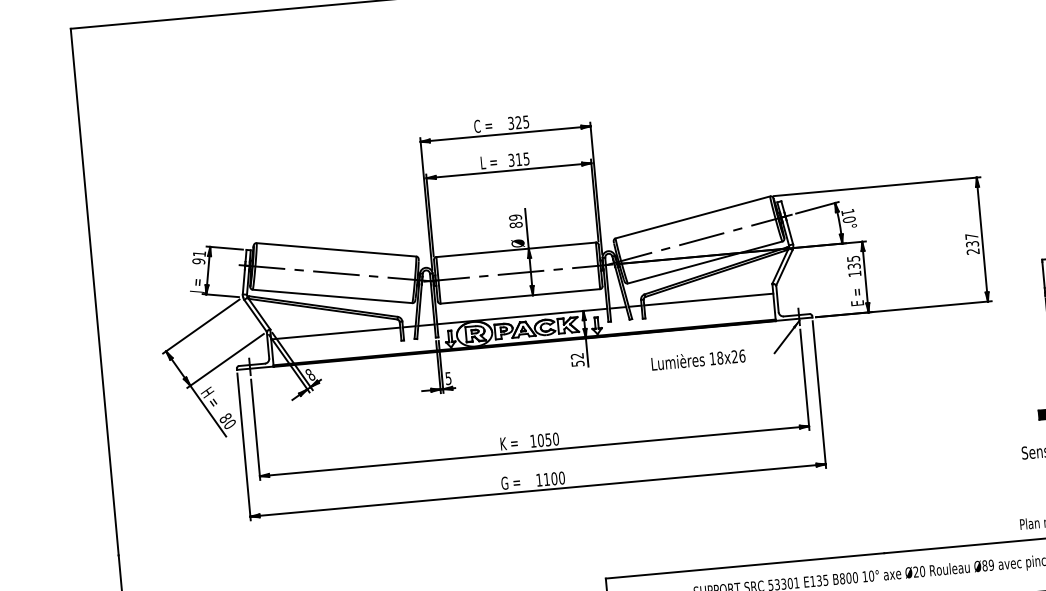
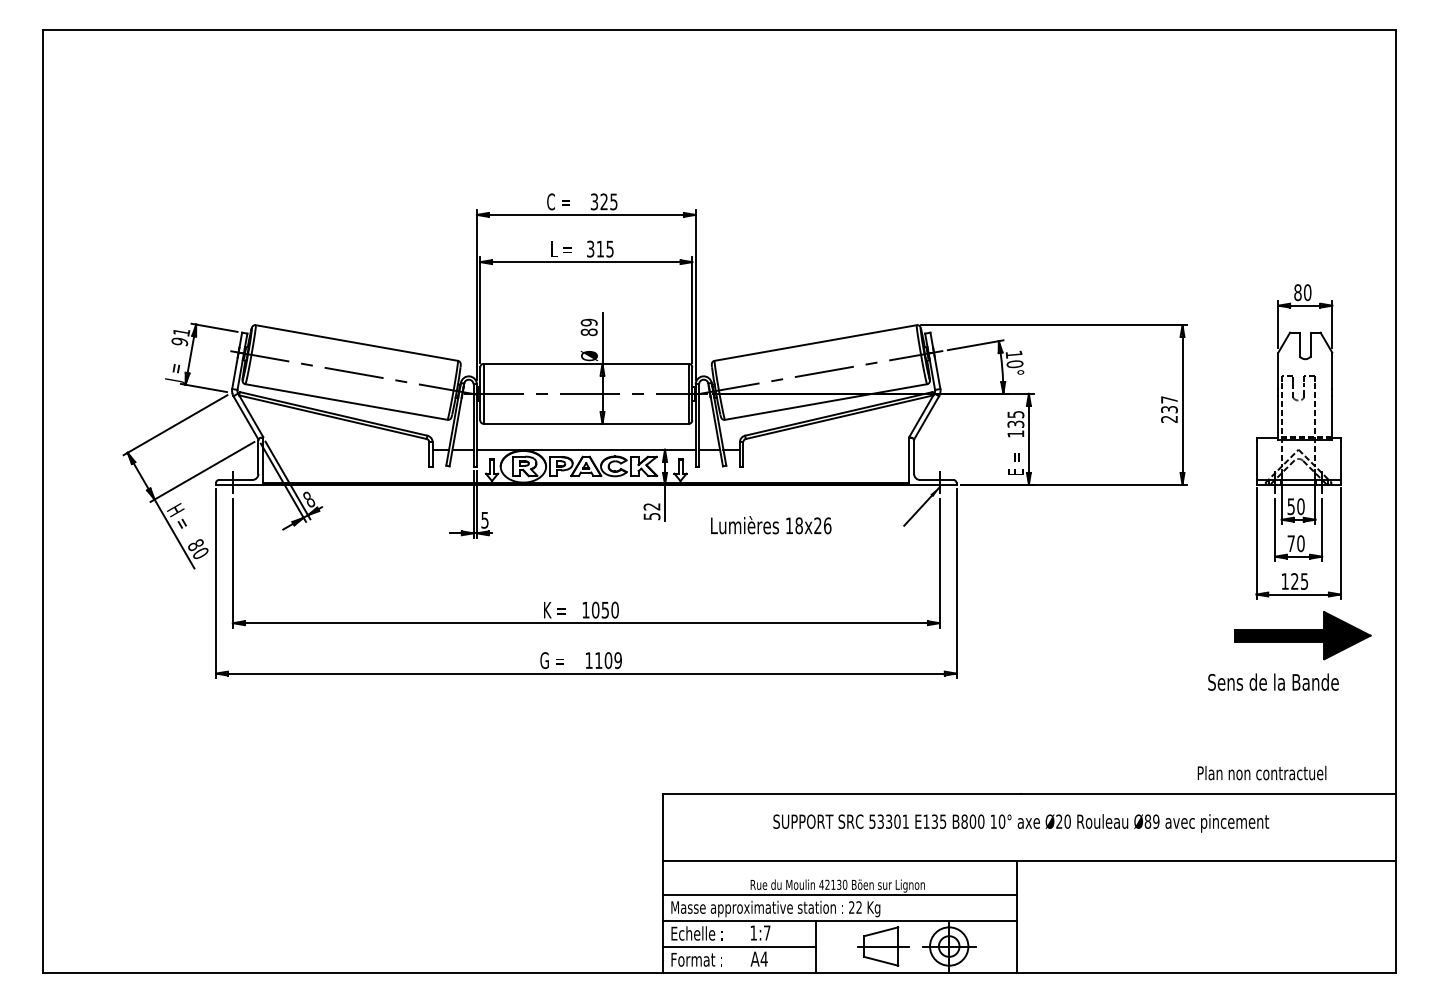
line: (708, 299) -> (826, 449), removed
line: (335, 333) -> (346, 449), removed
text: (698, 359) -> (771, 525), moved
text: (561, 478) -> (617, 660), 1100 -> 1109

